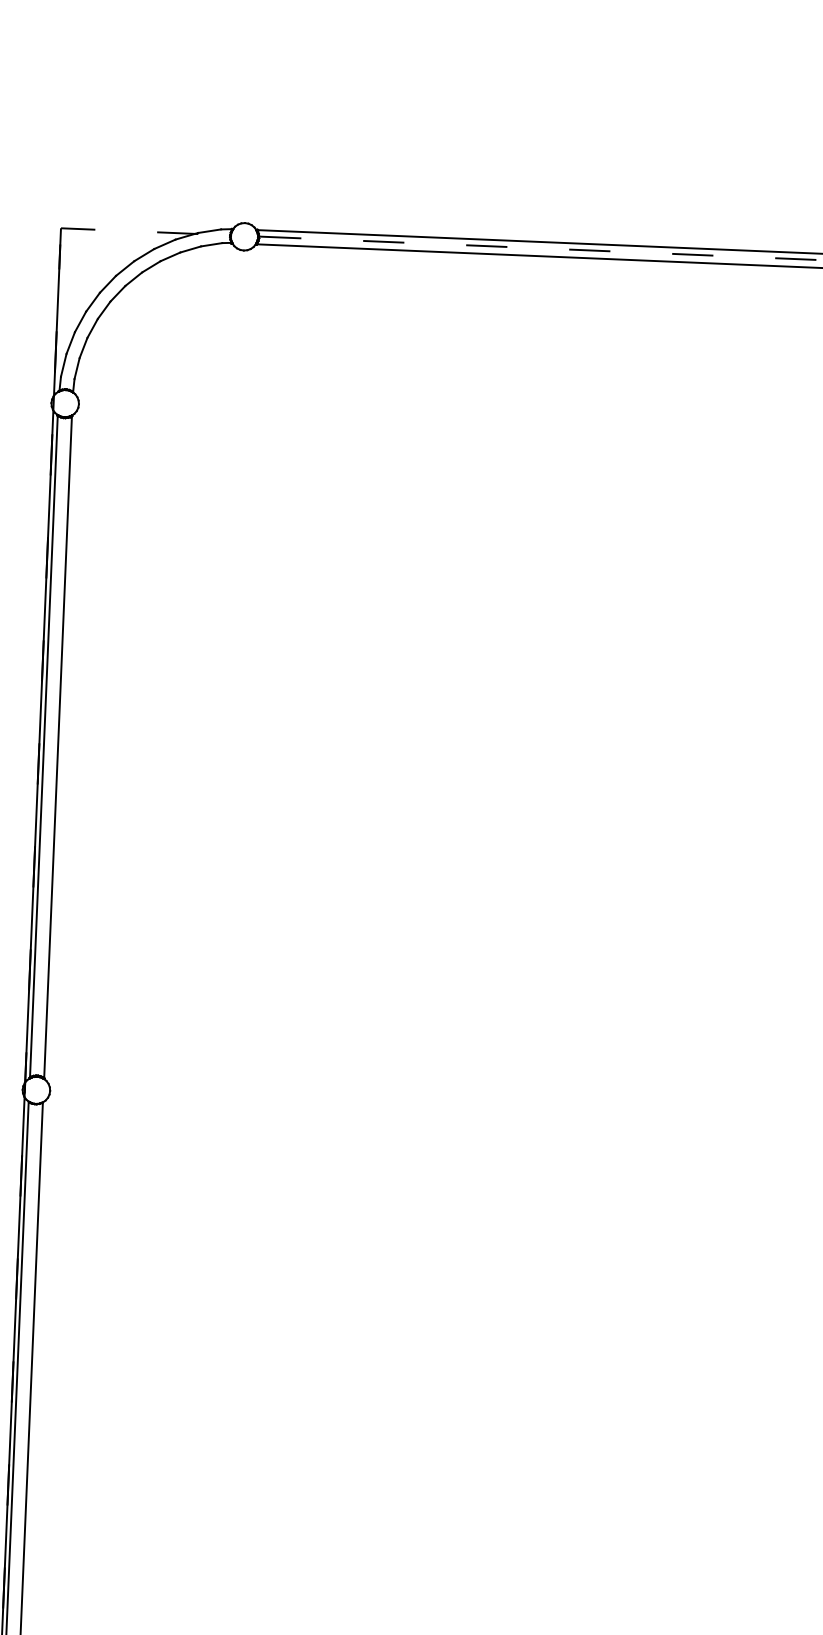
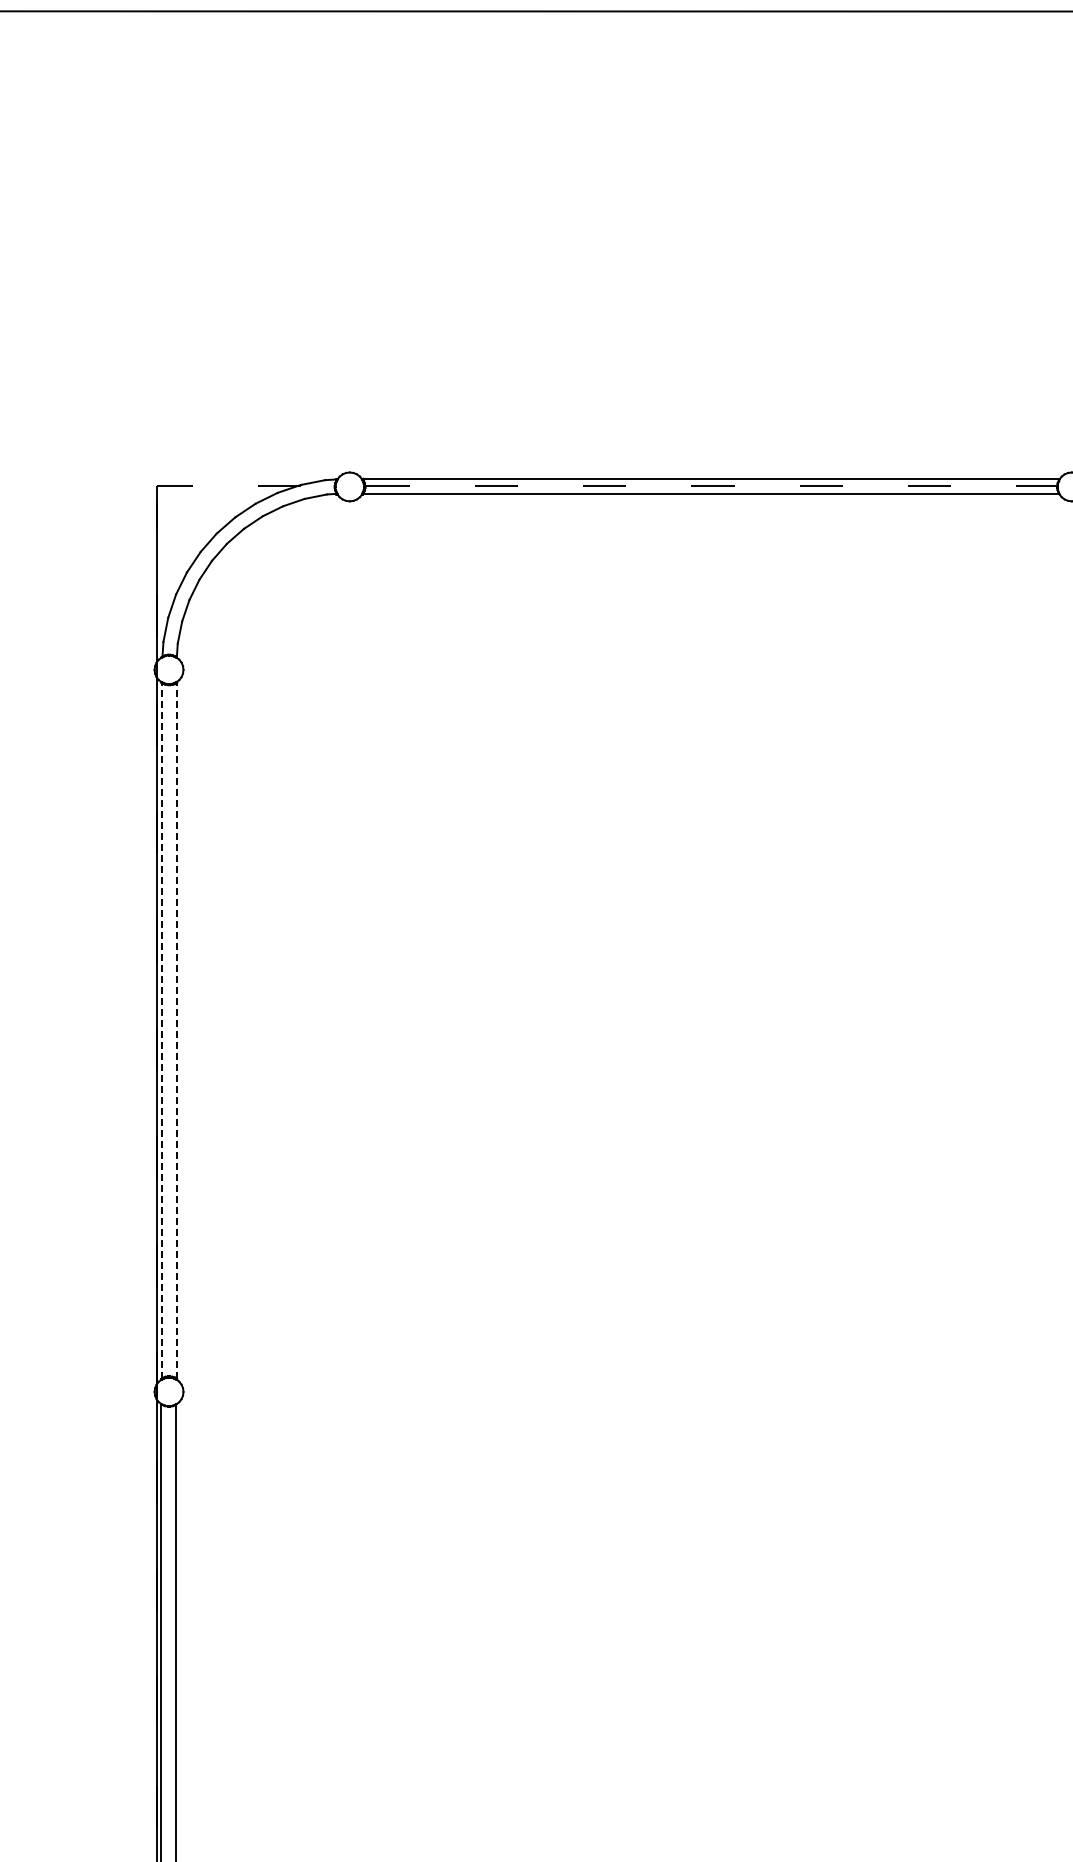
line: (43, 746) -> (161, 1030), solid -> dashed
line: (57, 746) -> (176, 1030), solid -> dashed

